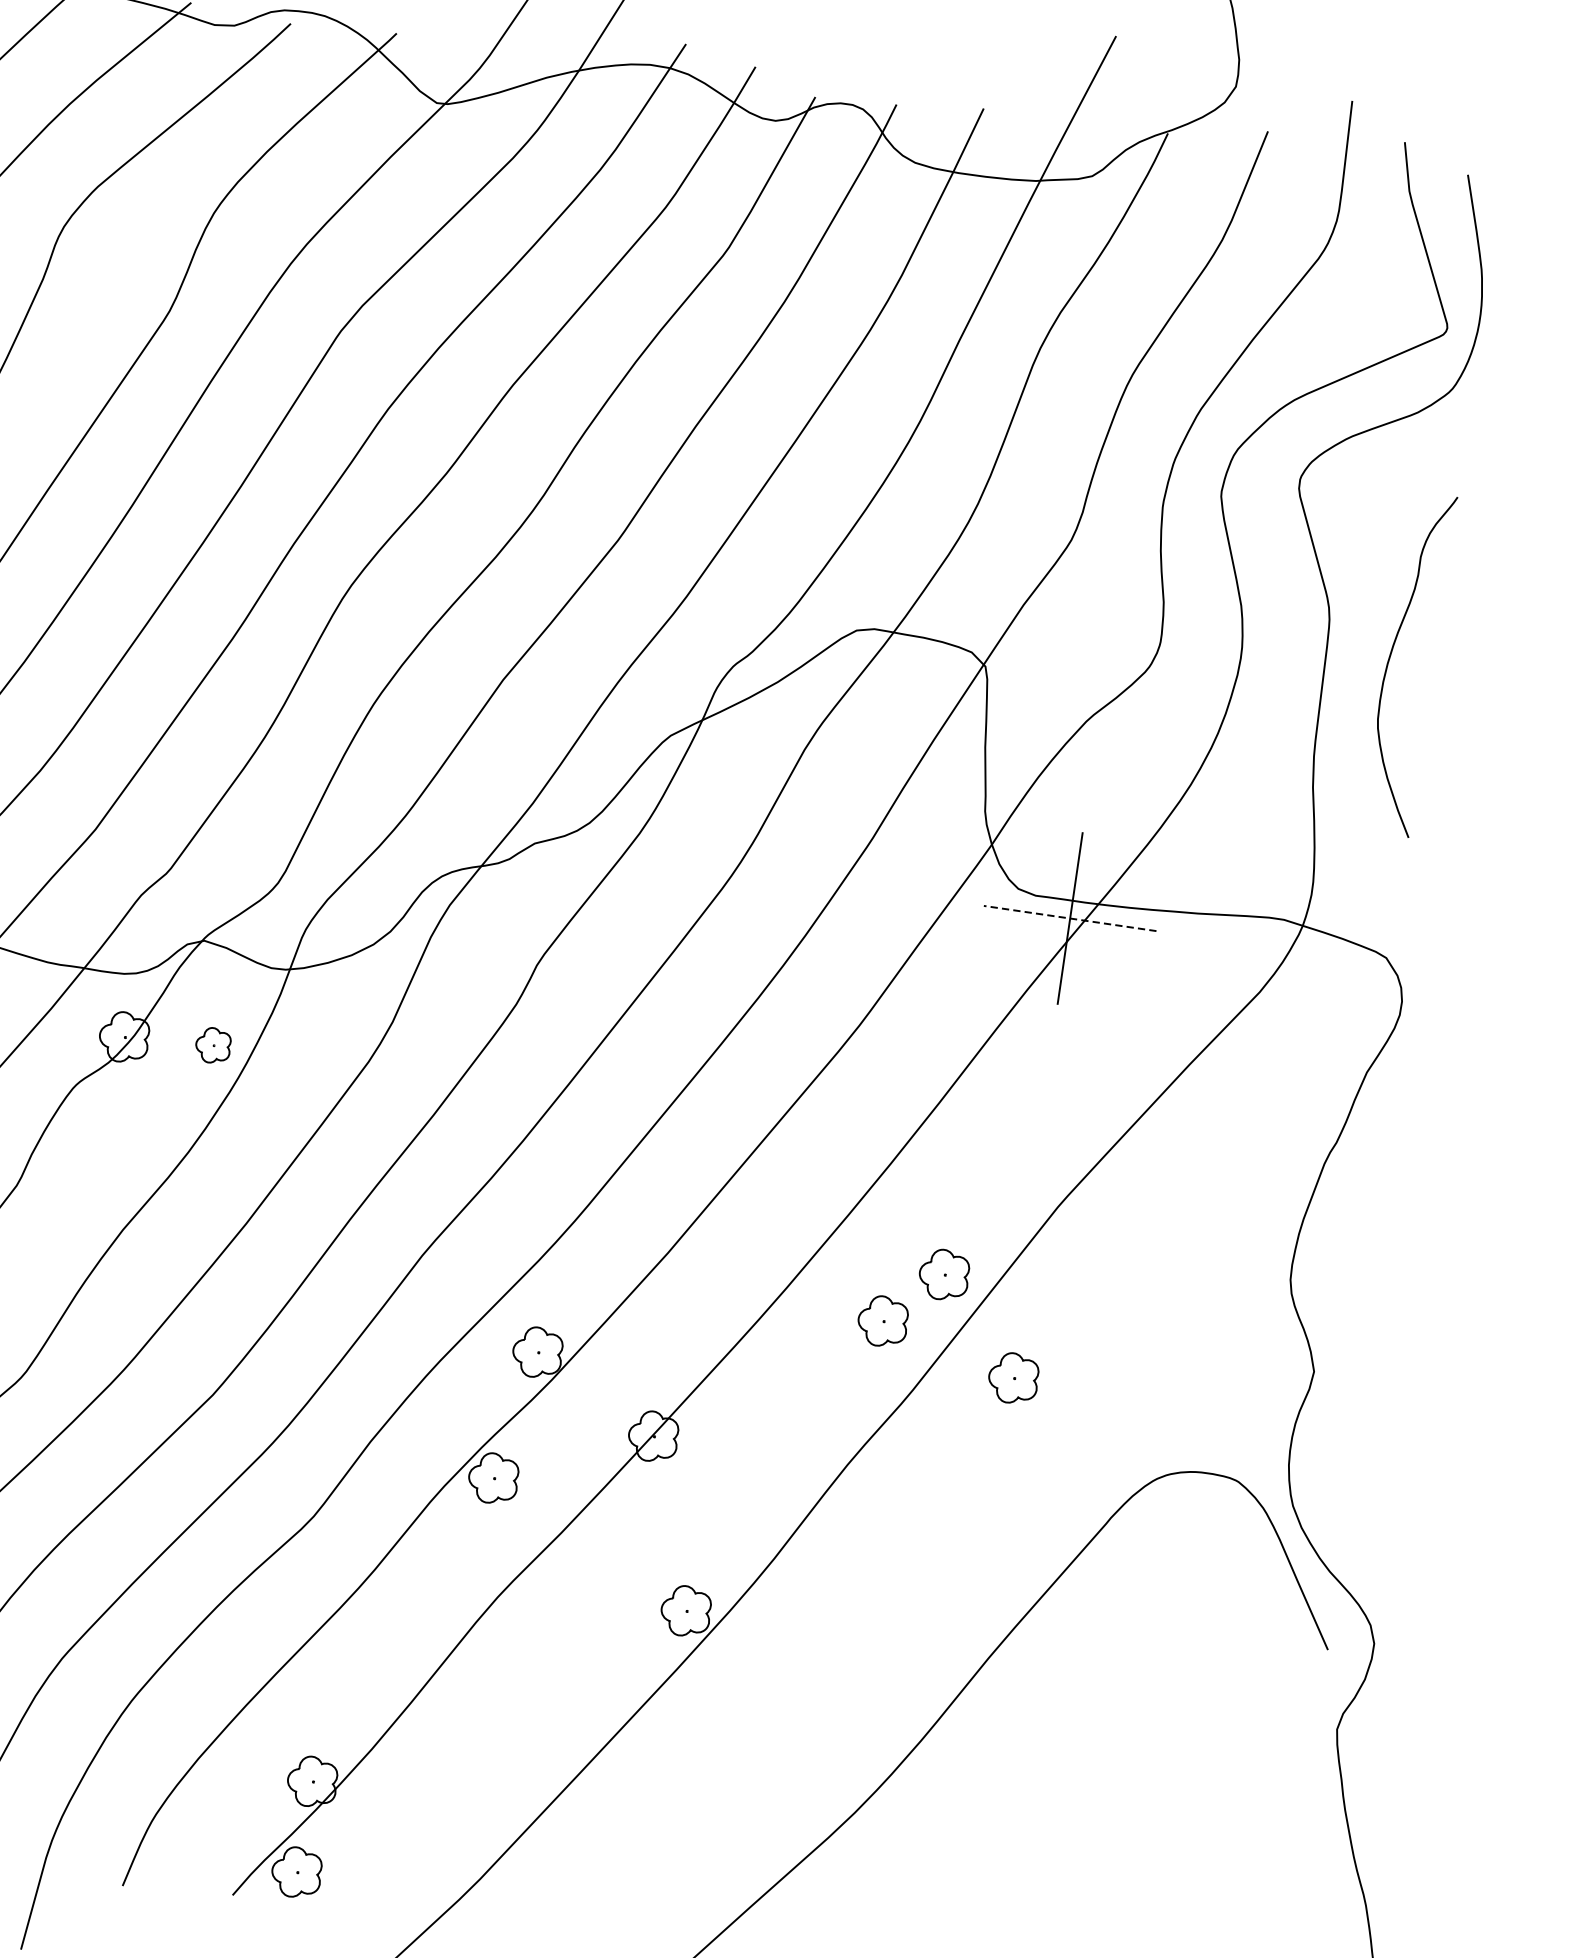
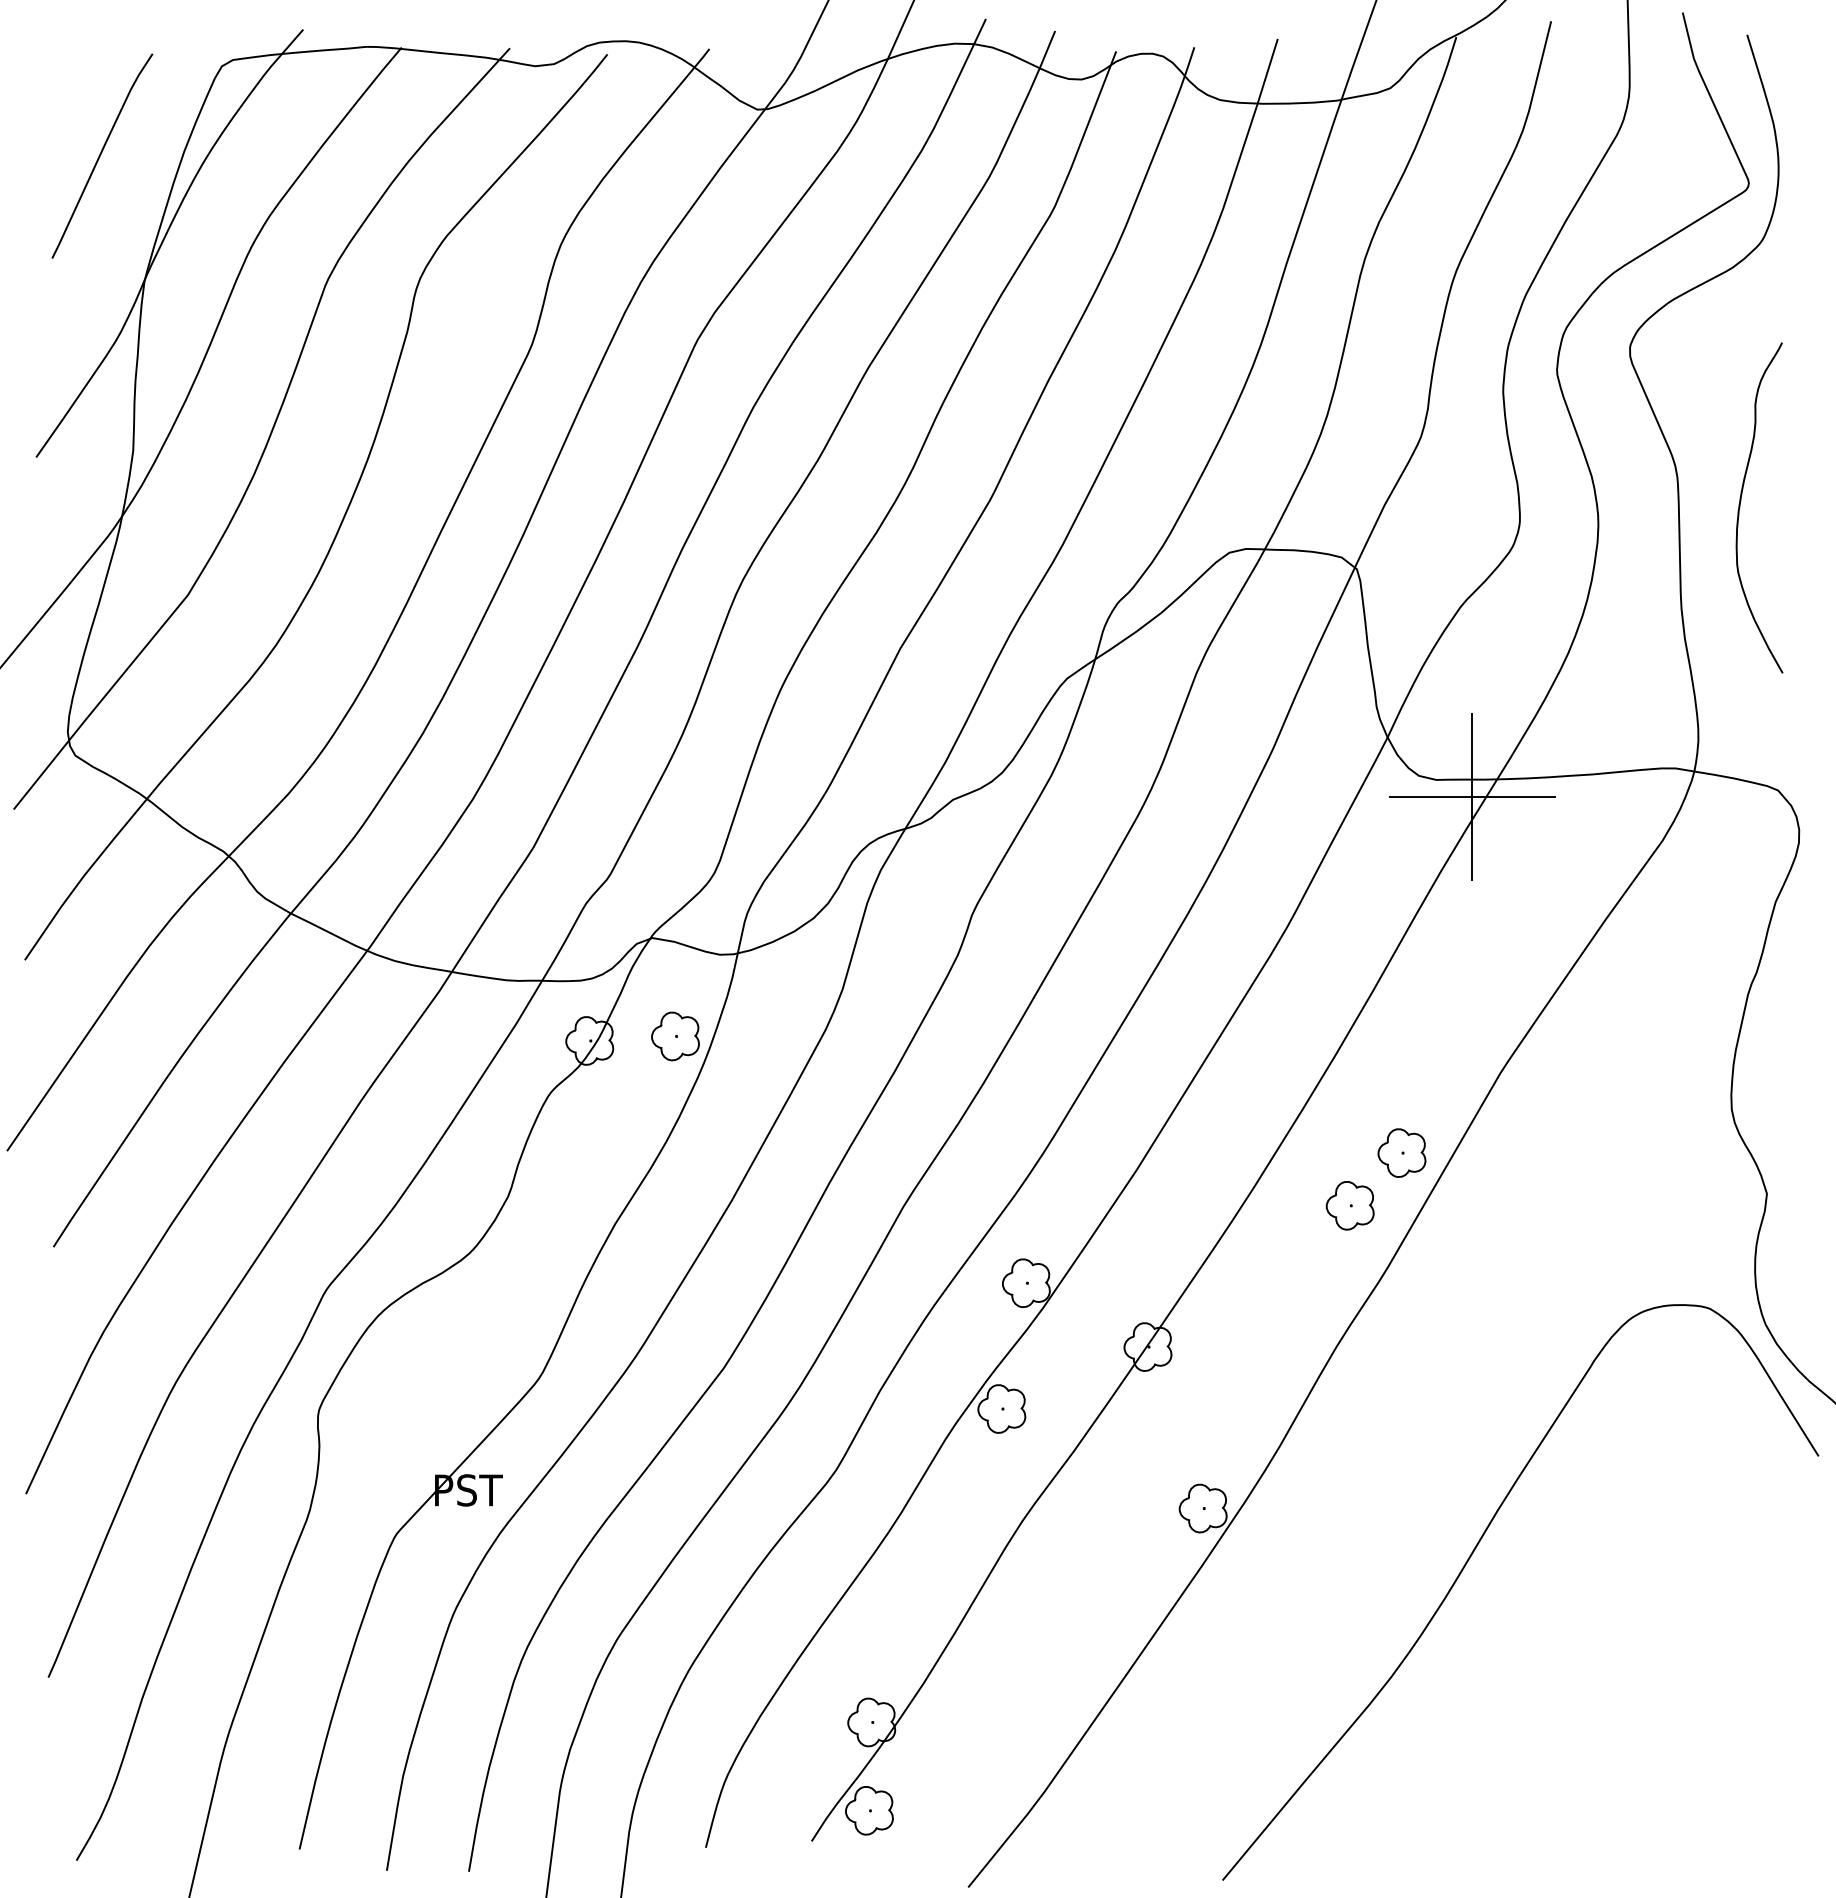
line: (1070, 918) -> (1472, 796), dashed -> solid
part: (213, 1045) -> (675, 1036), size x1.43
part: (1012, 1377) -> (1481, 1241), removed

